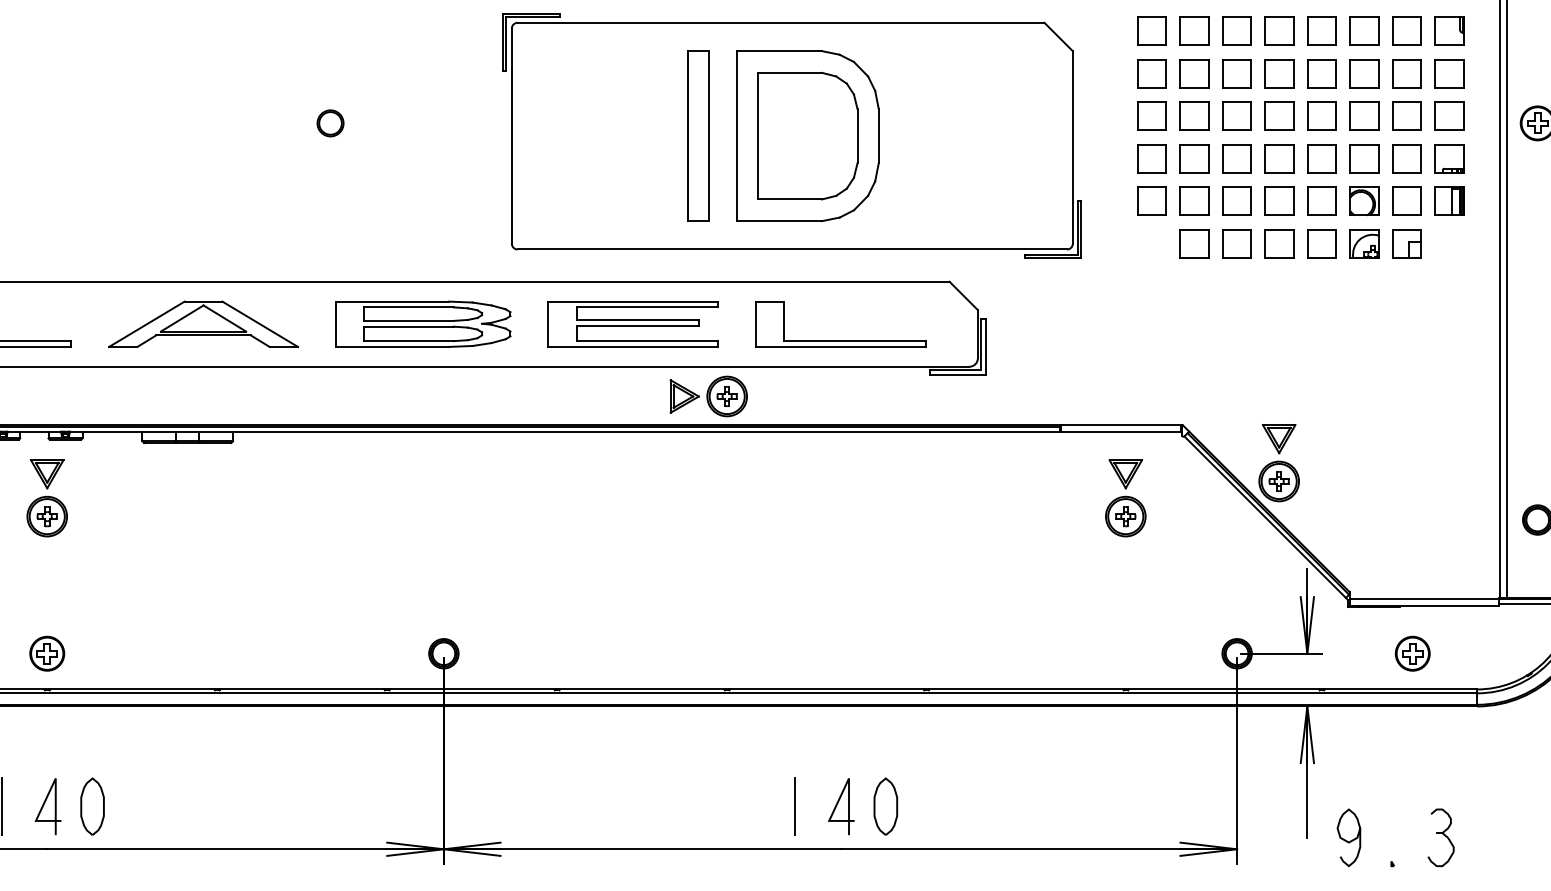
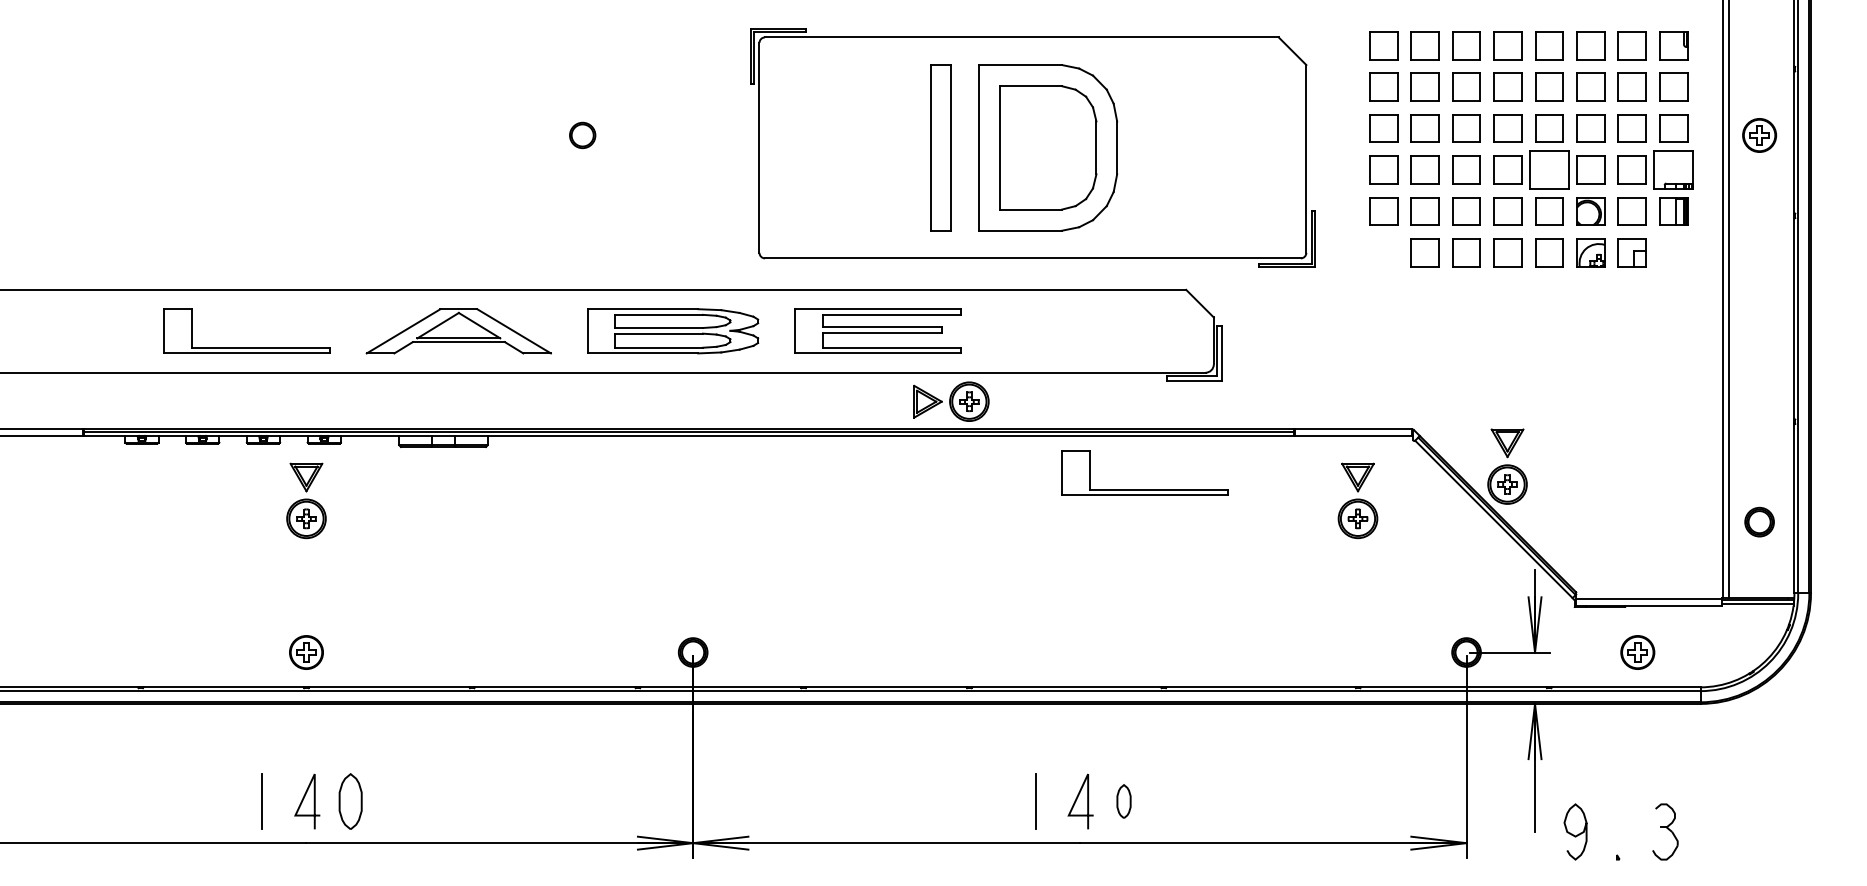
part: (1322, 158) -> (1549, 169), size x1.4
part: (1449, 158) -> (1673, 169), size x1.4
part: (840, 340) -> (1144, 489), moved
part: (885, 806) -> (1123, 801), size x0.6

